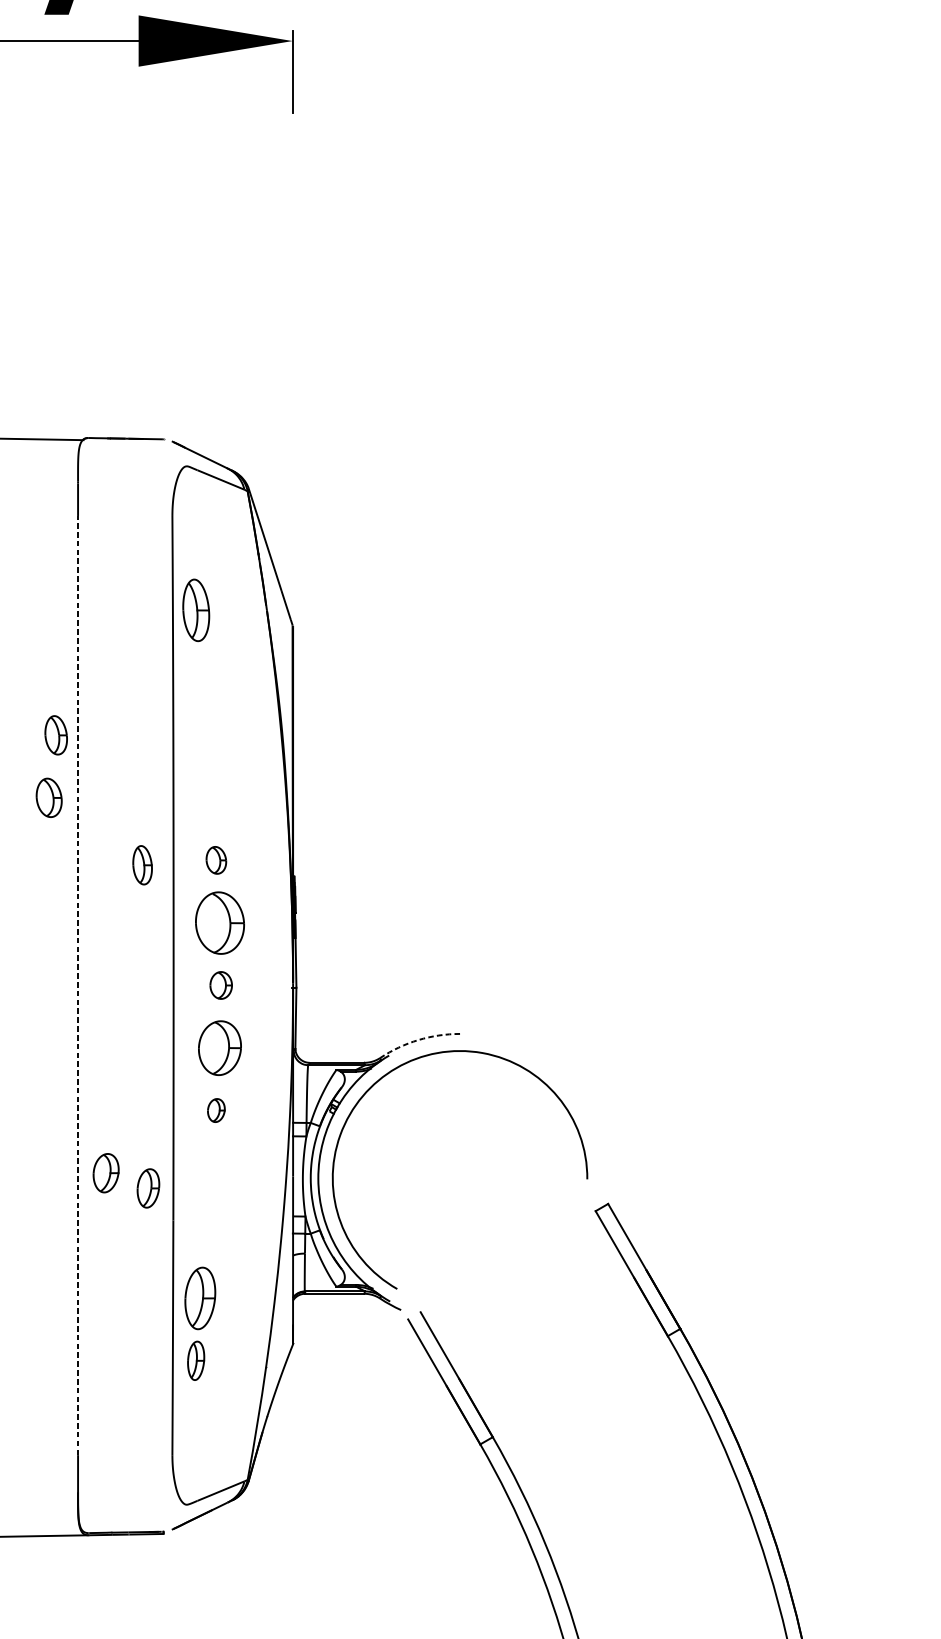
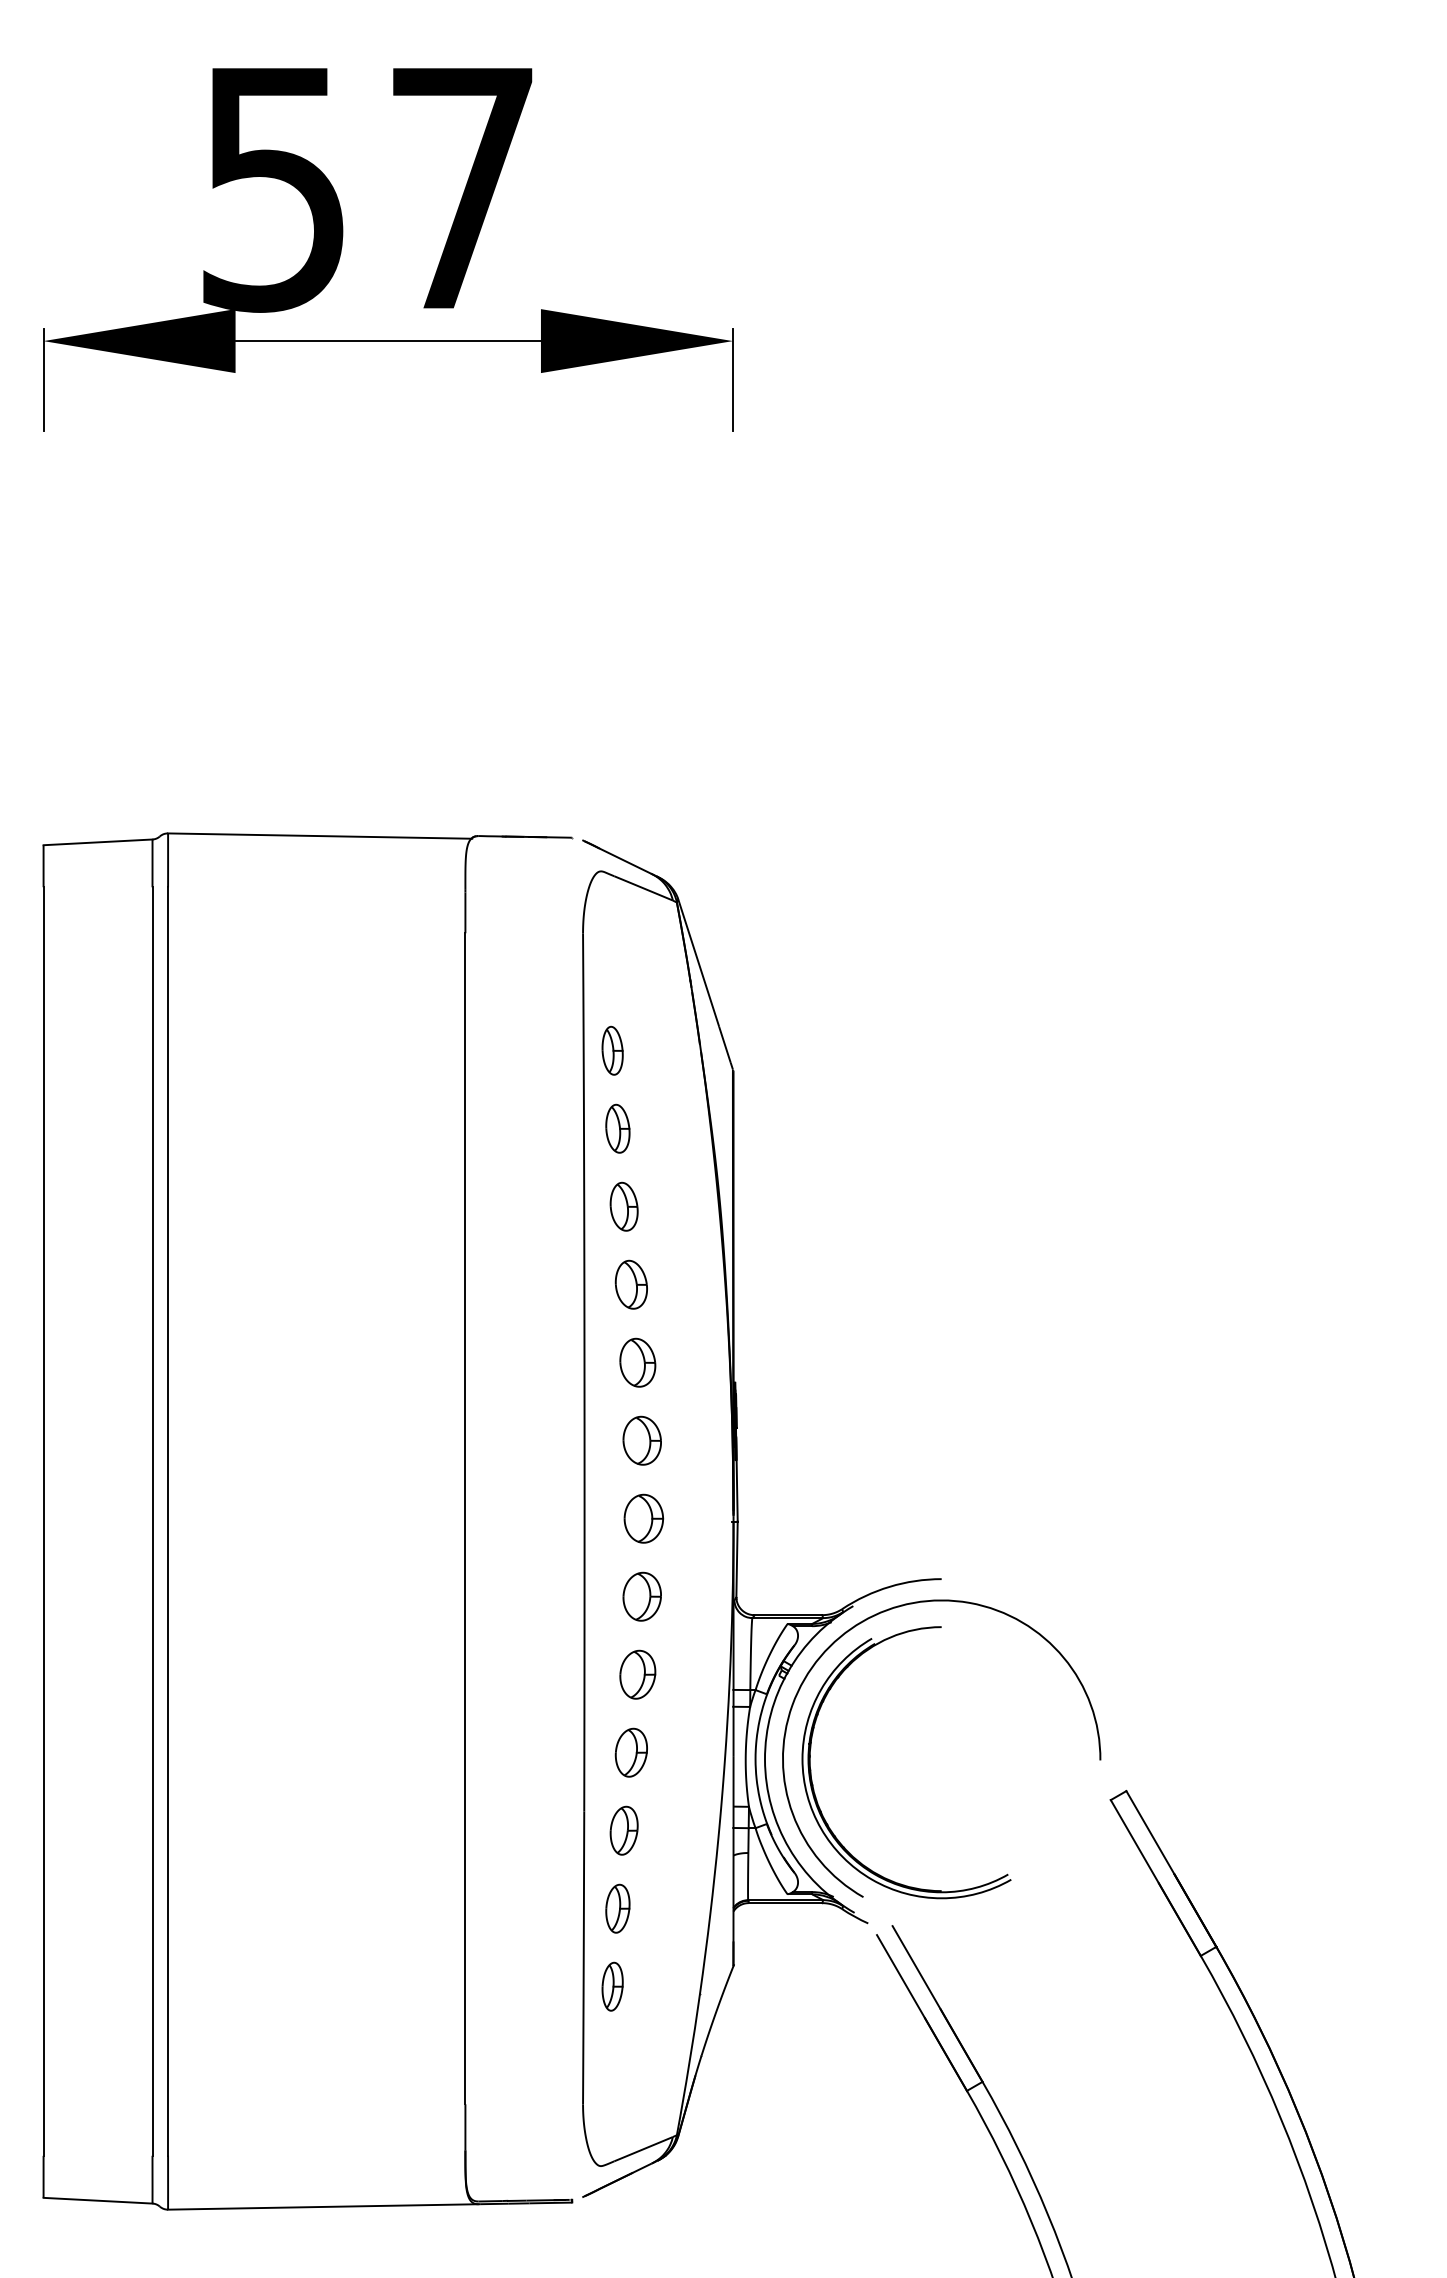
part: (196, 609) -> (612, 1050), size x0.62
part: (55, 735) -> (623, 1206), moved
part: (48, 797) -> (630, 1284), moved
part: (216, 860) -> (637, 1362), size x1.43
part: (142, 865) -> (617, 1128), moved
part: (219, 922) -> (641, 1440), size x0.62
line: (78, 985) -> (465, 1518), dashed -> solid
part: (220, 985) -> (643, 1518), size x1.43
arc: (418, 1039) -> (889, 1586), dashed -> solid
part: (219, 1047) -> (641, 1596), size x0.71
part: (216, 1110) -> (637, 1674), size x1.67
part: (105, 1172) -> (630, 1752), moved
part: (355, 1186) -> (811, 1769), added
part: (147, 1188) -> (623, 1830), moved
part: (200, 1298) -> (617, 1908), size x0.62

